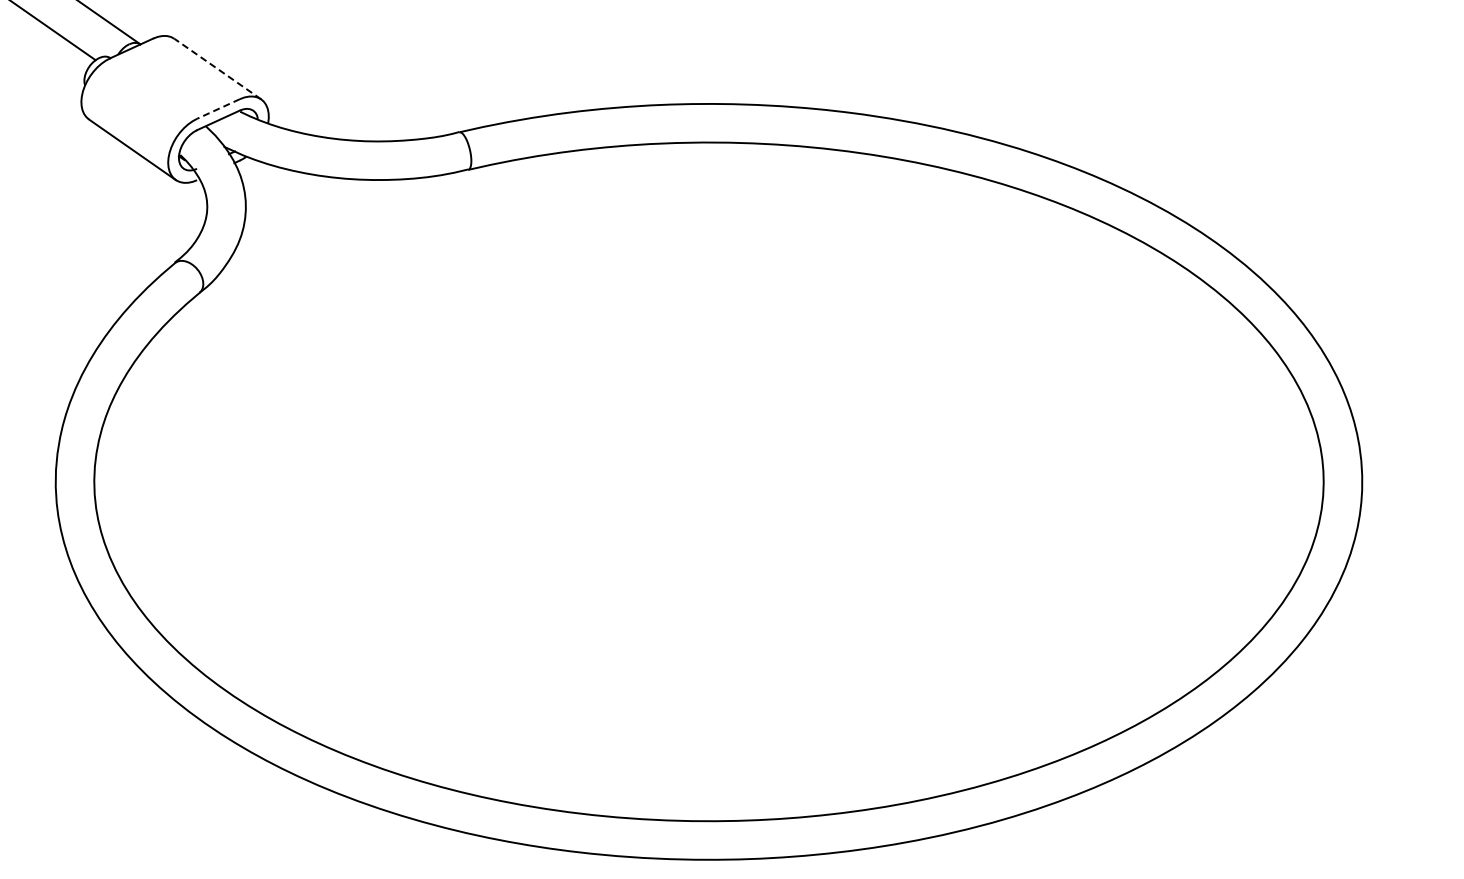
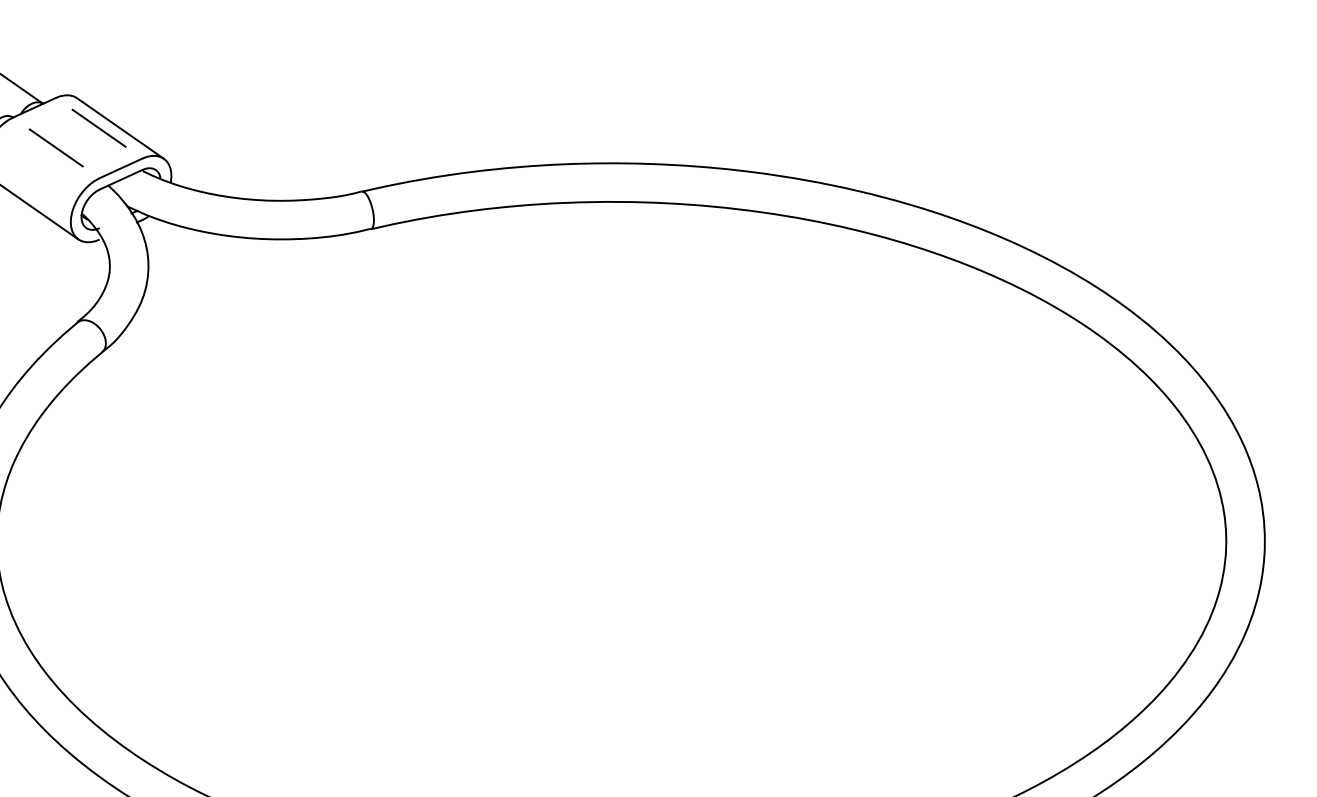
line: (196, 68) -> (99, 127), added
line: (217, 69) -> (120, 128), dashed -> solid
line: (153, 88) -> (56, 147), added
line: (218, 109) -> (121, 168), dashed -> solid

